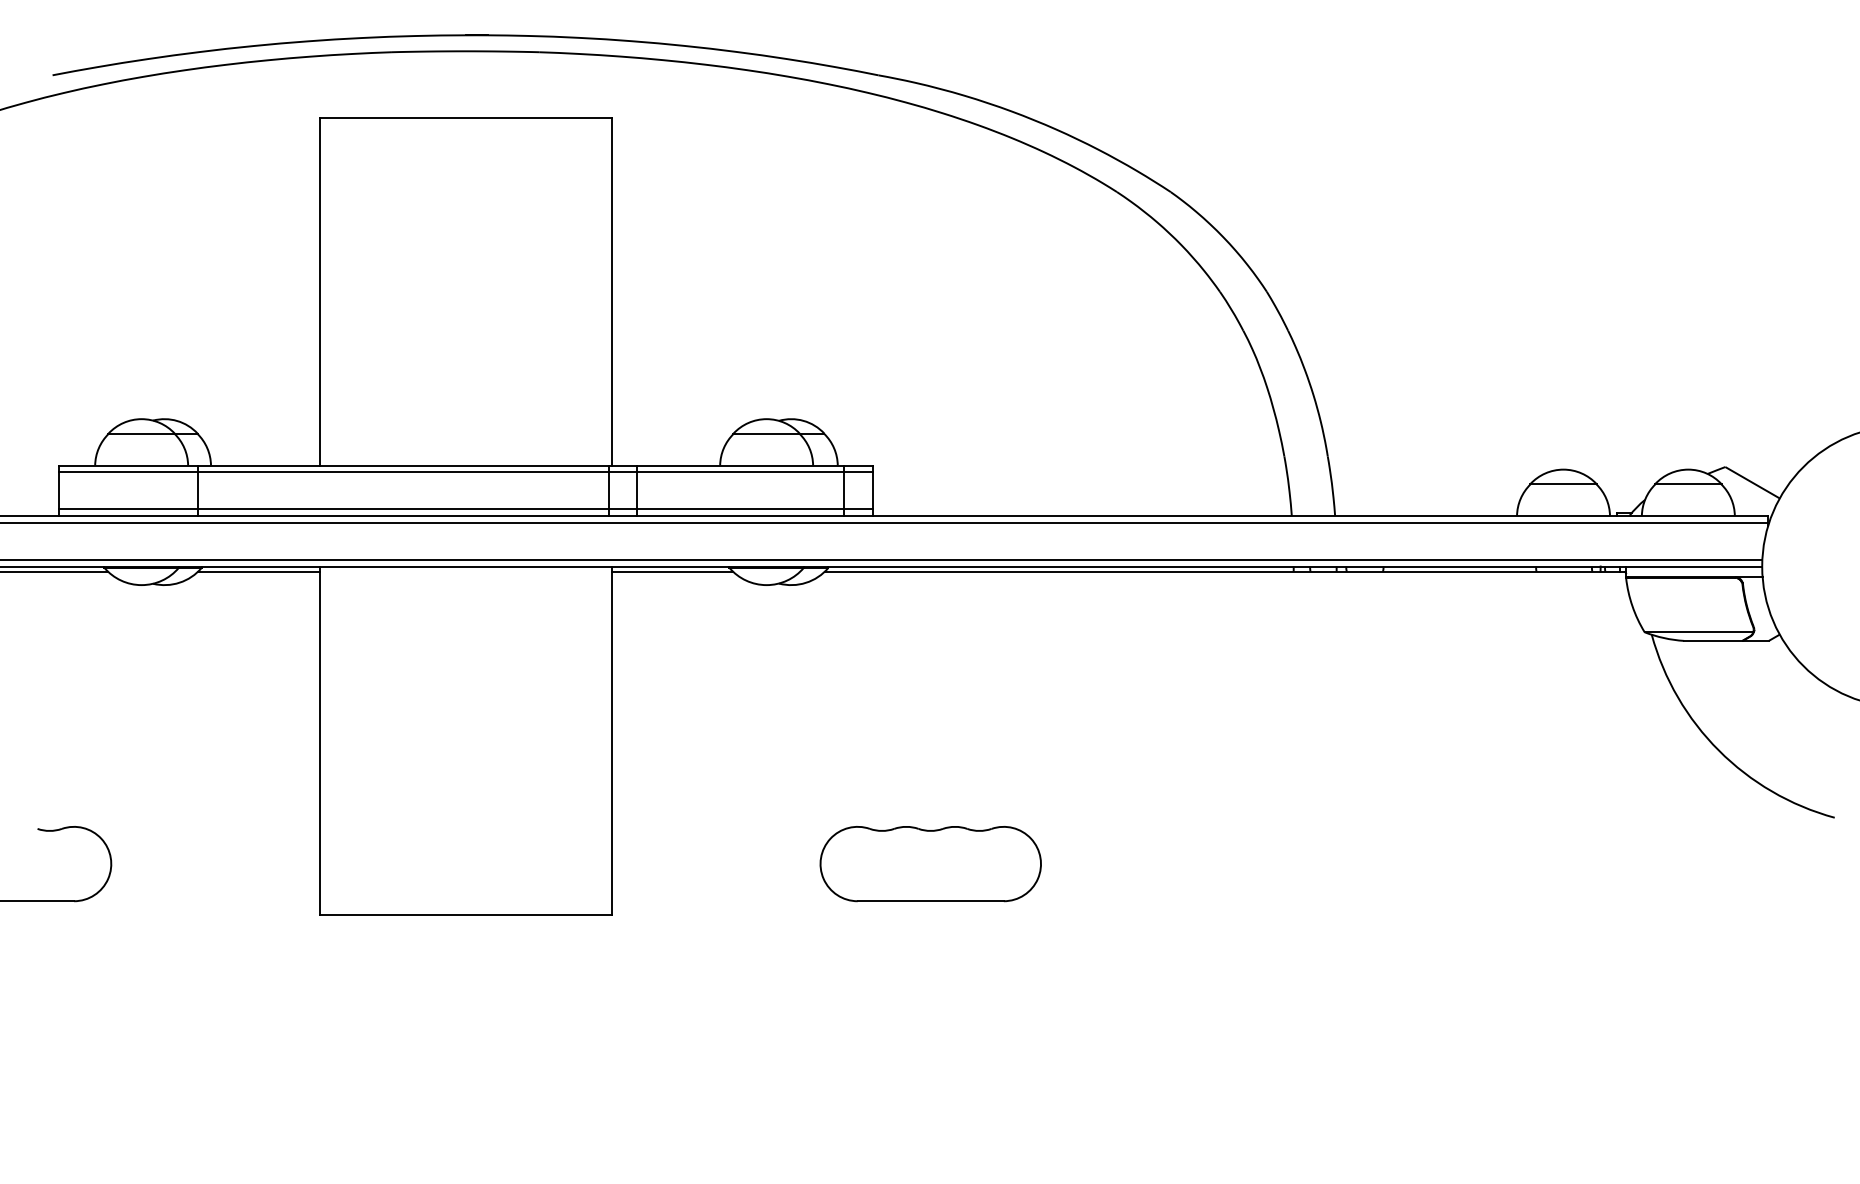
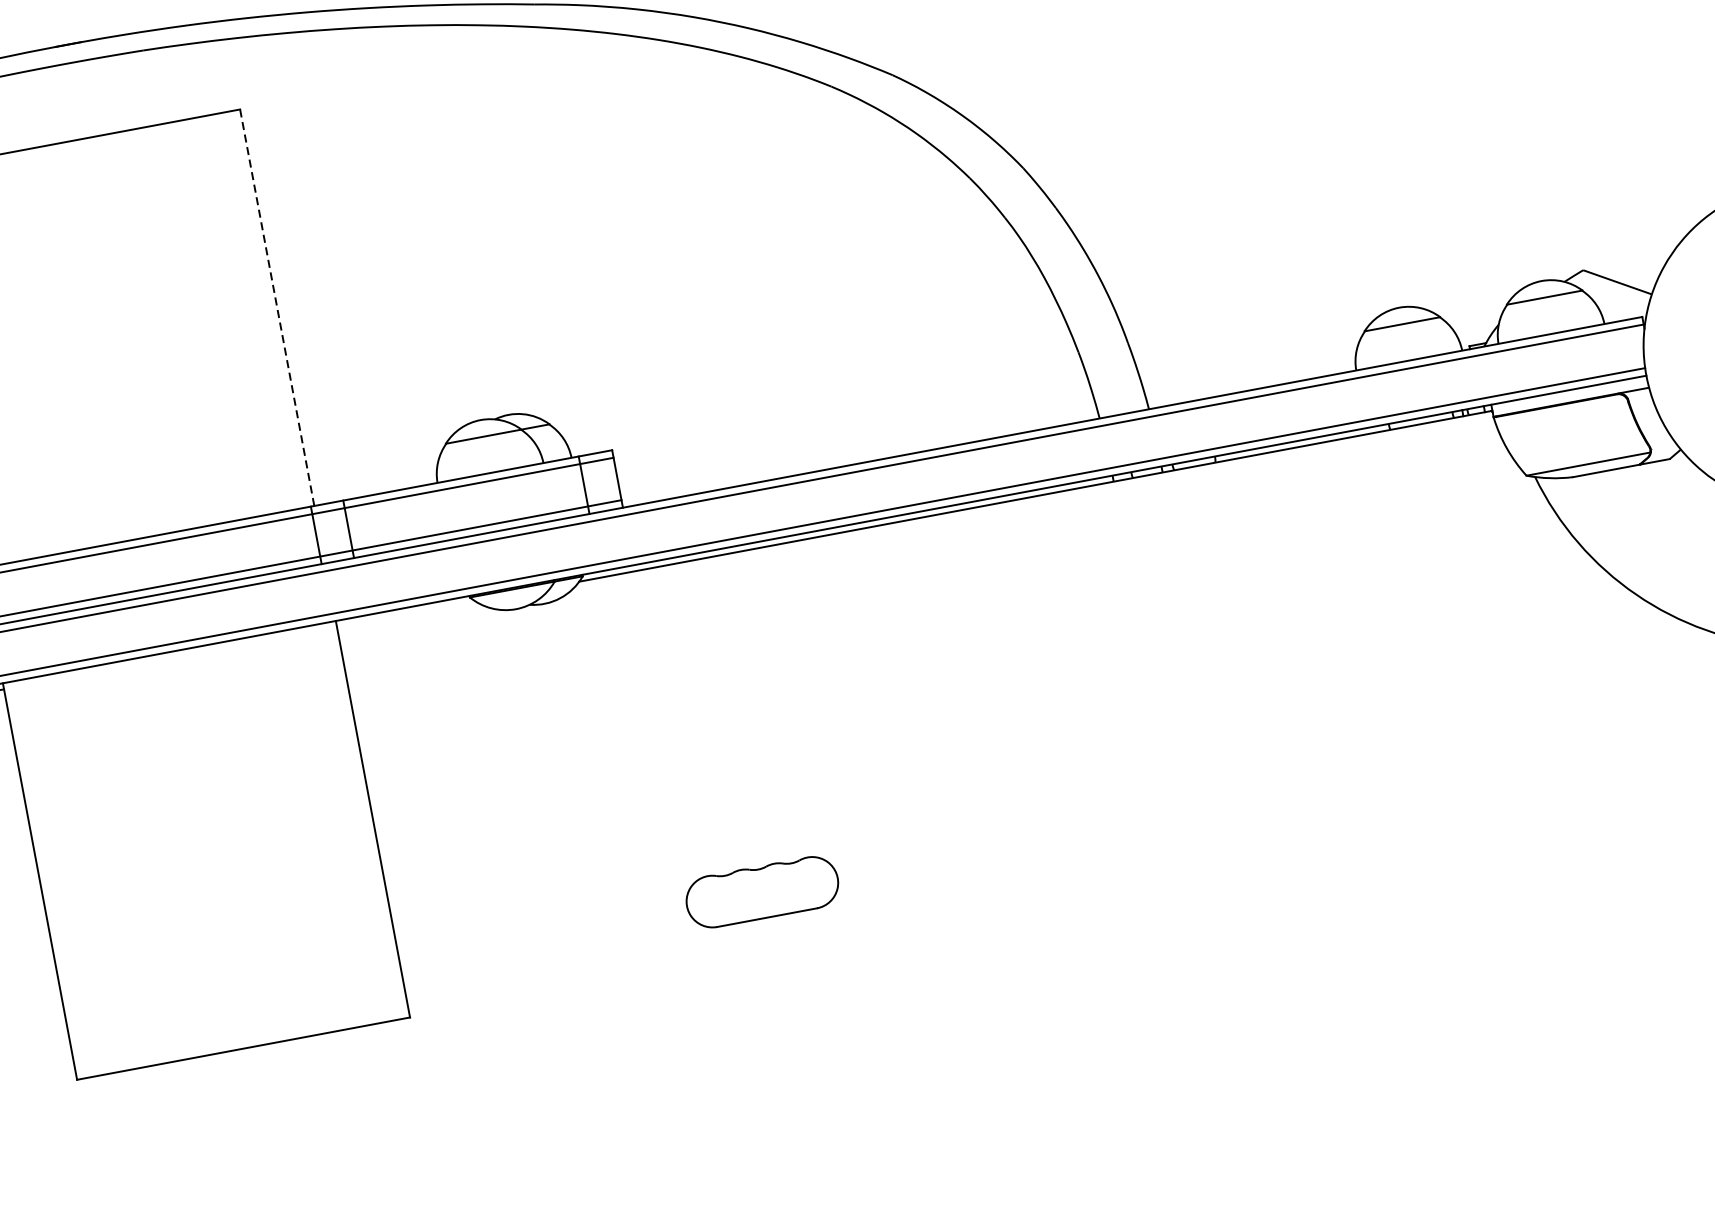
line: (612, 291) -> (277, 307), solid -> dashed
line: (672, 571) -> (405, 613), removed
part: (930, 864) -> (762, 892), size x0.6

